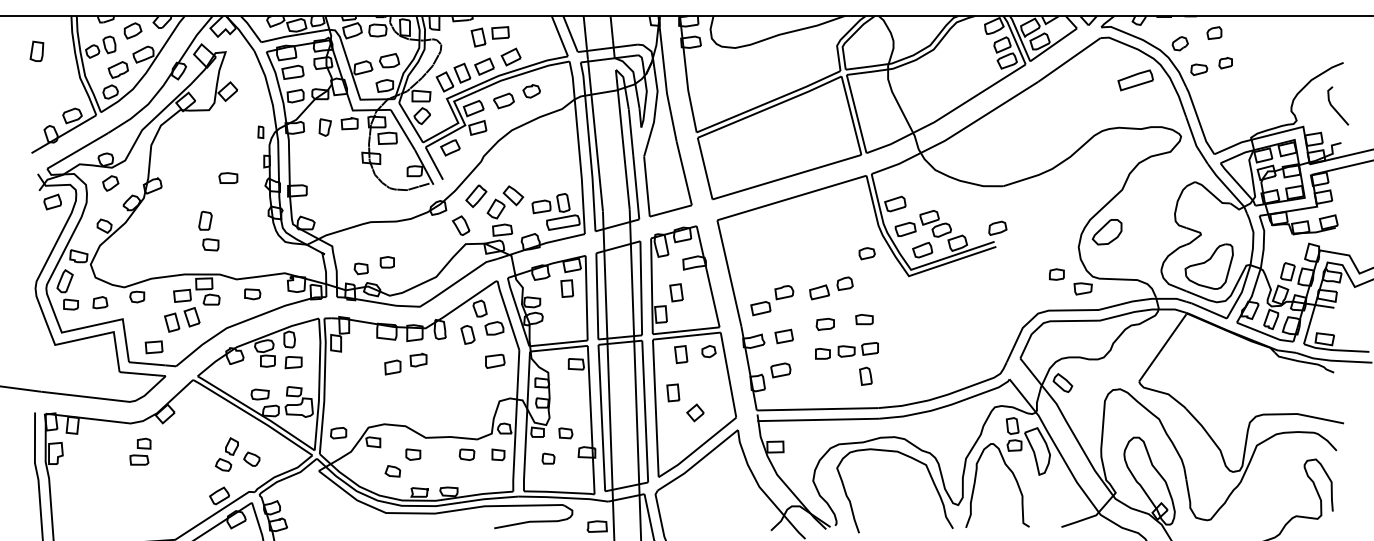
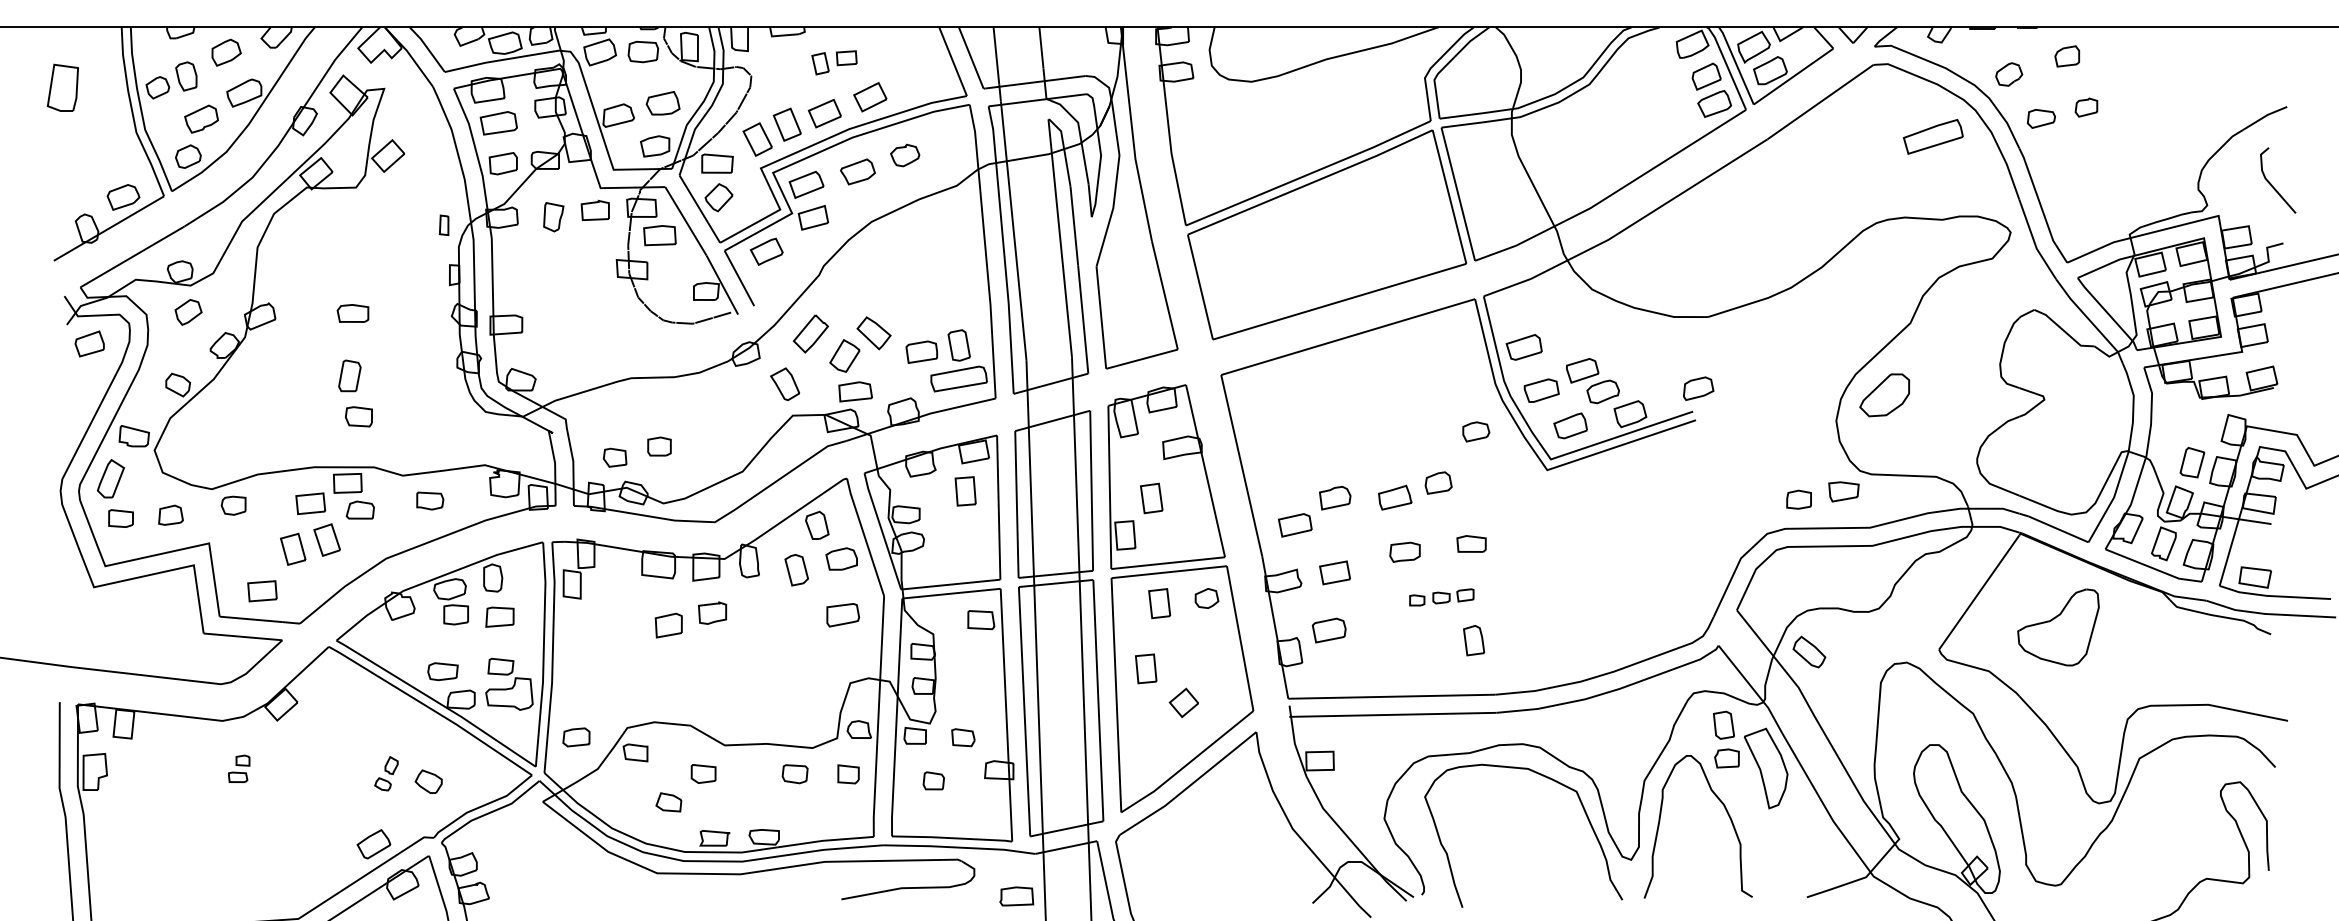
part: (489, 36) -> (833, 62), size x0.7
part: (36, 50) -> (62, 86), size x1.4
part: (228, 177) -> (353, 312), moved
part: (1208, 266) -> (2057, 627), moved
part: (1056, 274) -> (1798, 499), moved
part: (846, 350) -> (1441, 596), size x0.6
part: (140, 451) -> (239, 768), size x0.6
part: (226, 454) -> (385, 773), size x0.6

